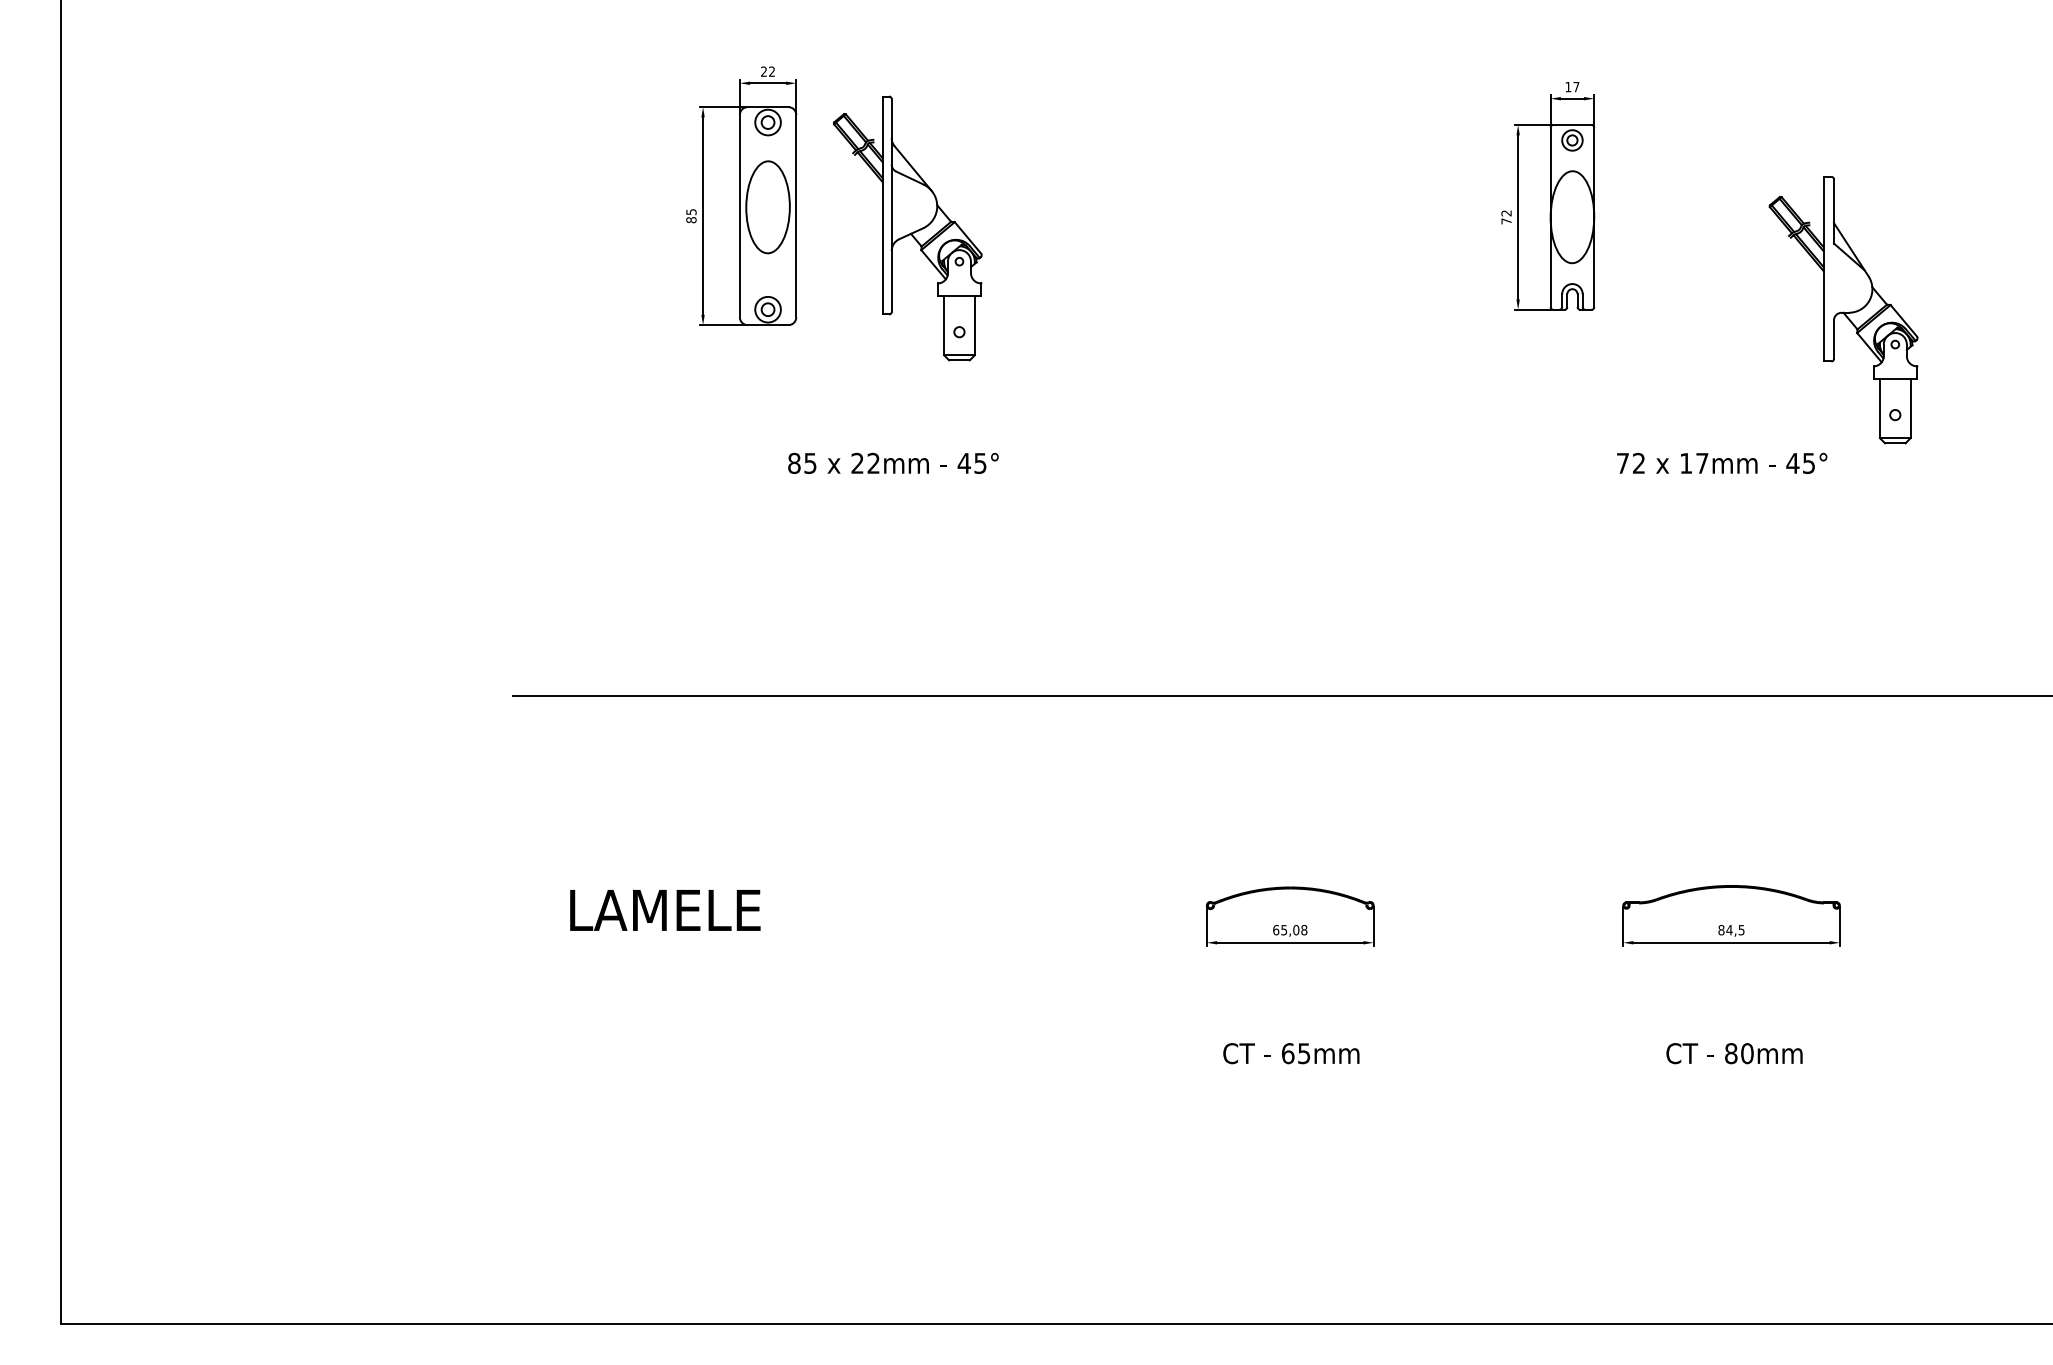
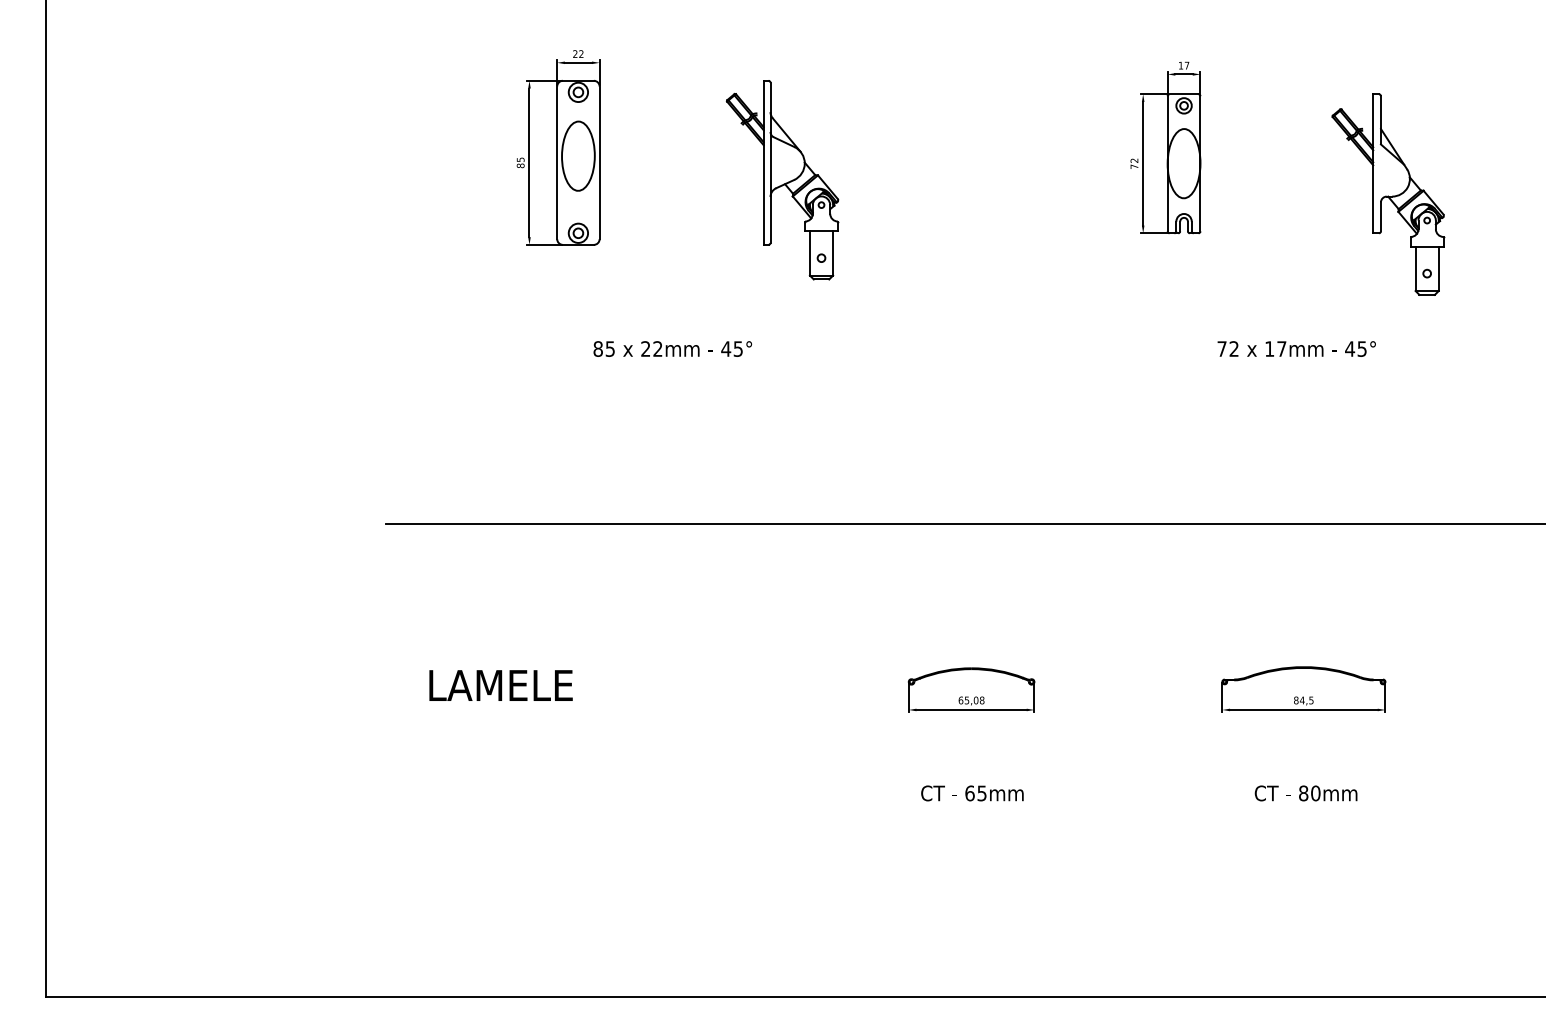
part: (907, 228) -> (782, 180), moved
part: (1843, 309) -> (1388, 194), moved

